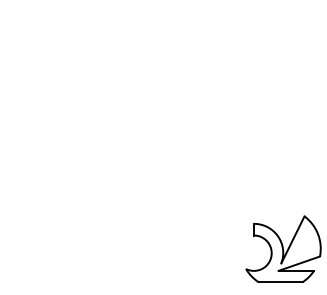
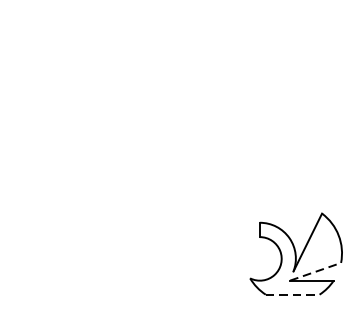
line: (299, 263) -> (315, 271), solid -> dashed
line: (280, 282) -> (292, 294), solid -> dashed

